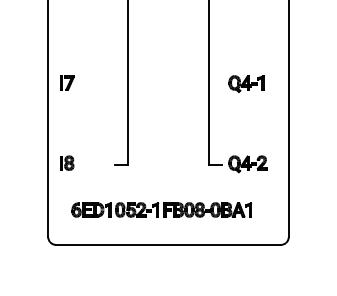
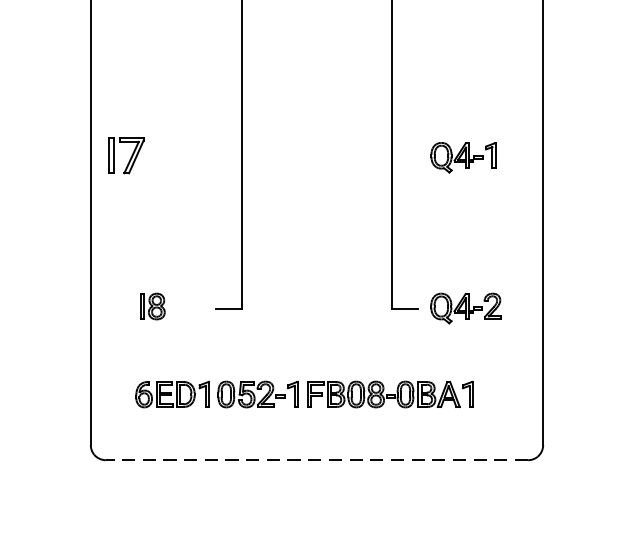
part: (67, 82) -> (127, 154), size x1.4
part: (67, 162) -> (153, 305), moved
line: (168, 244) -> (317, 459), solid -> dashed

